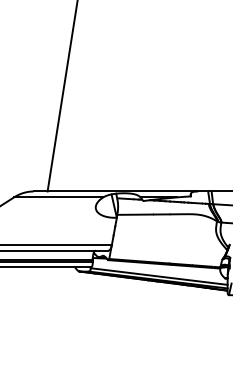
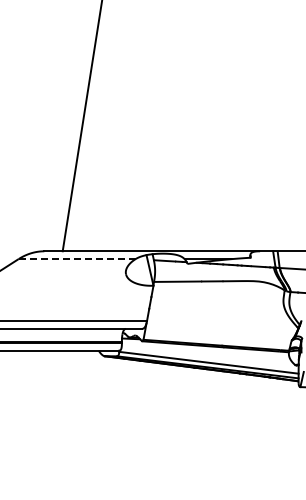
line: (58, 197) -> (77, 259), solid -> dashed

